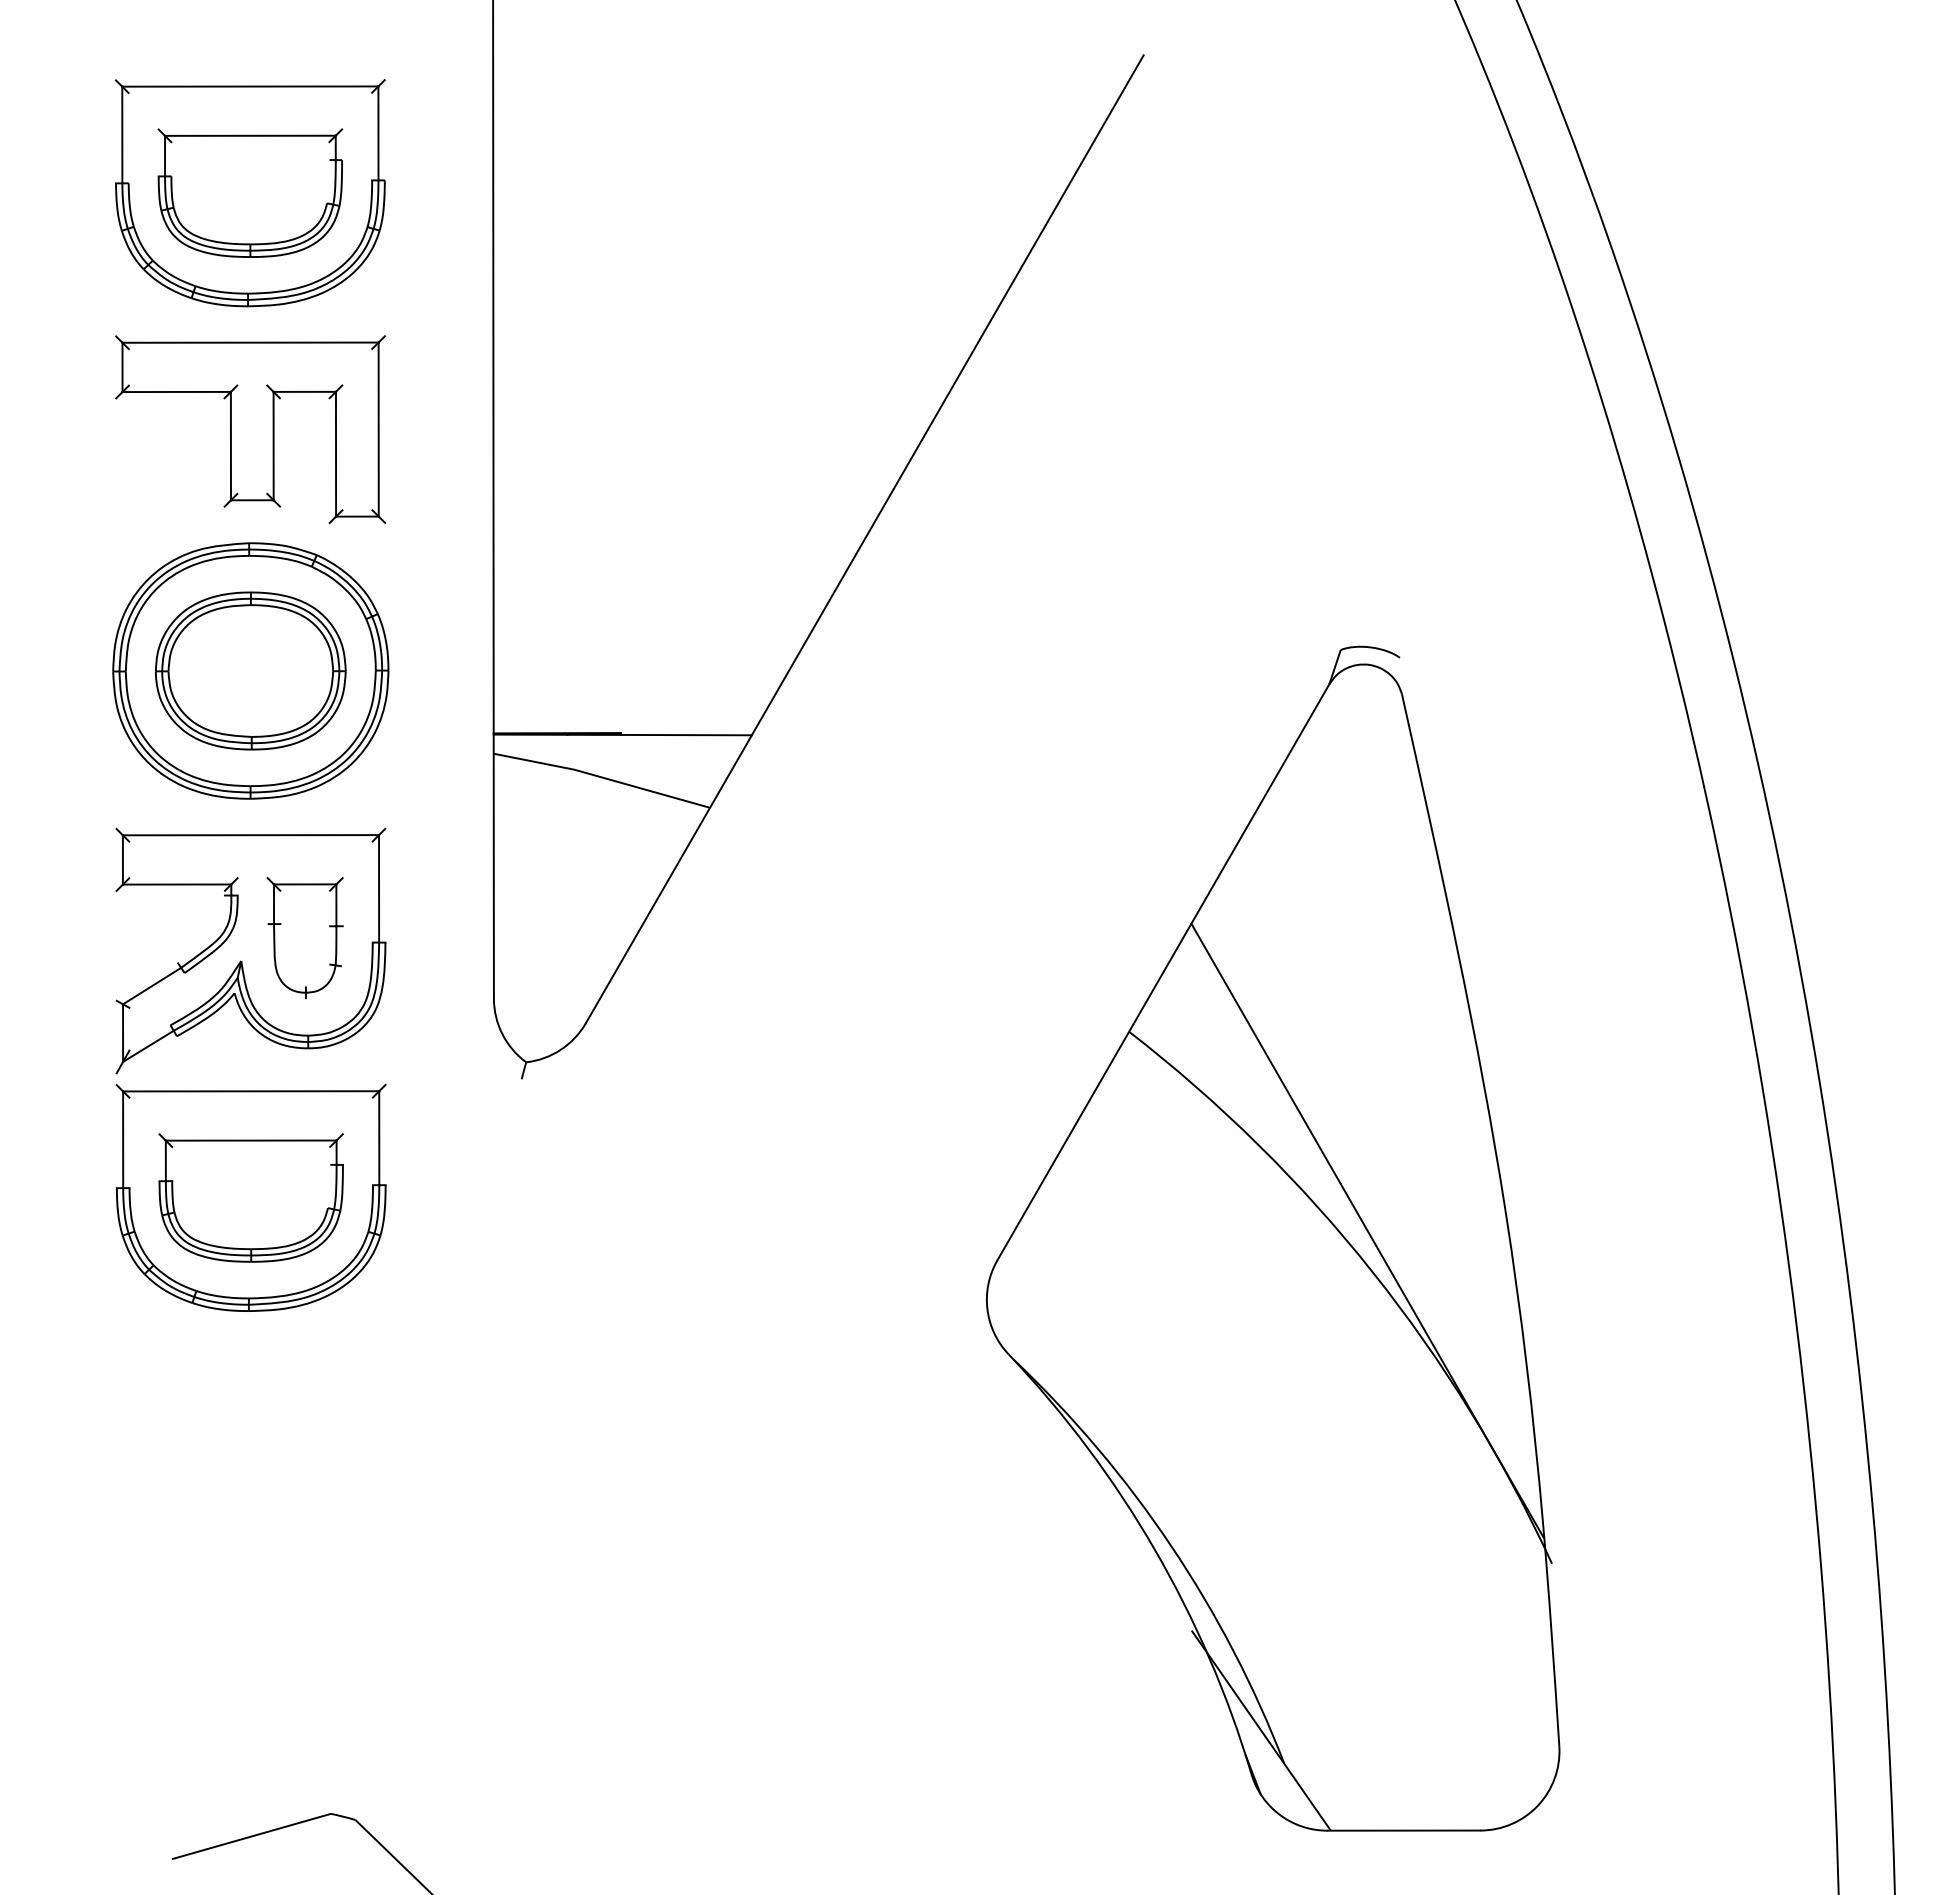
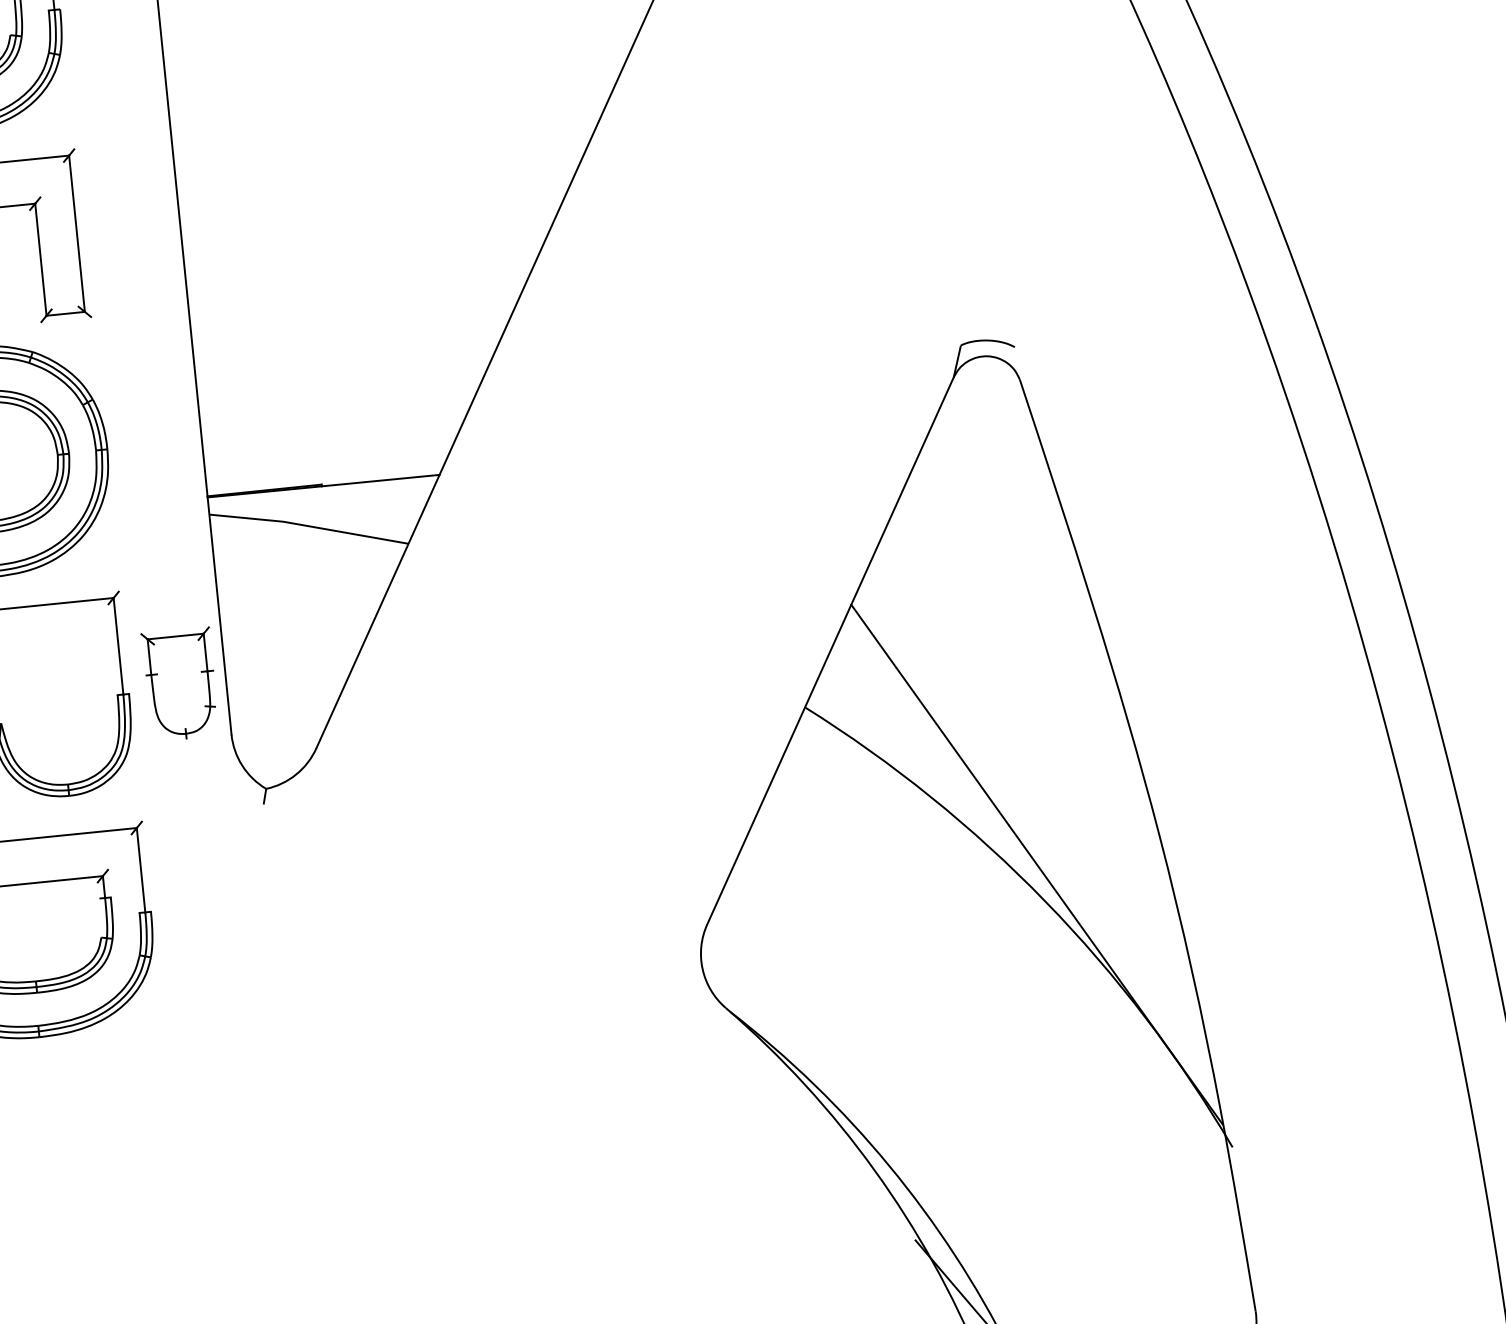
part: (304, 938) -> (179, 685), moved

